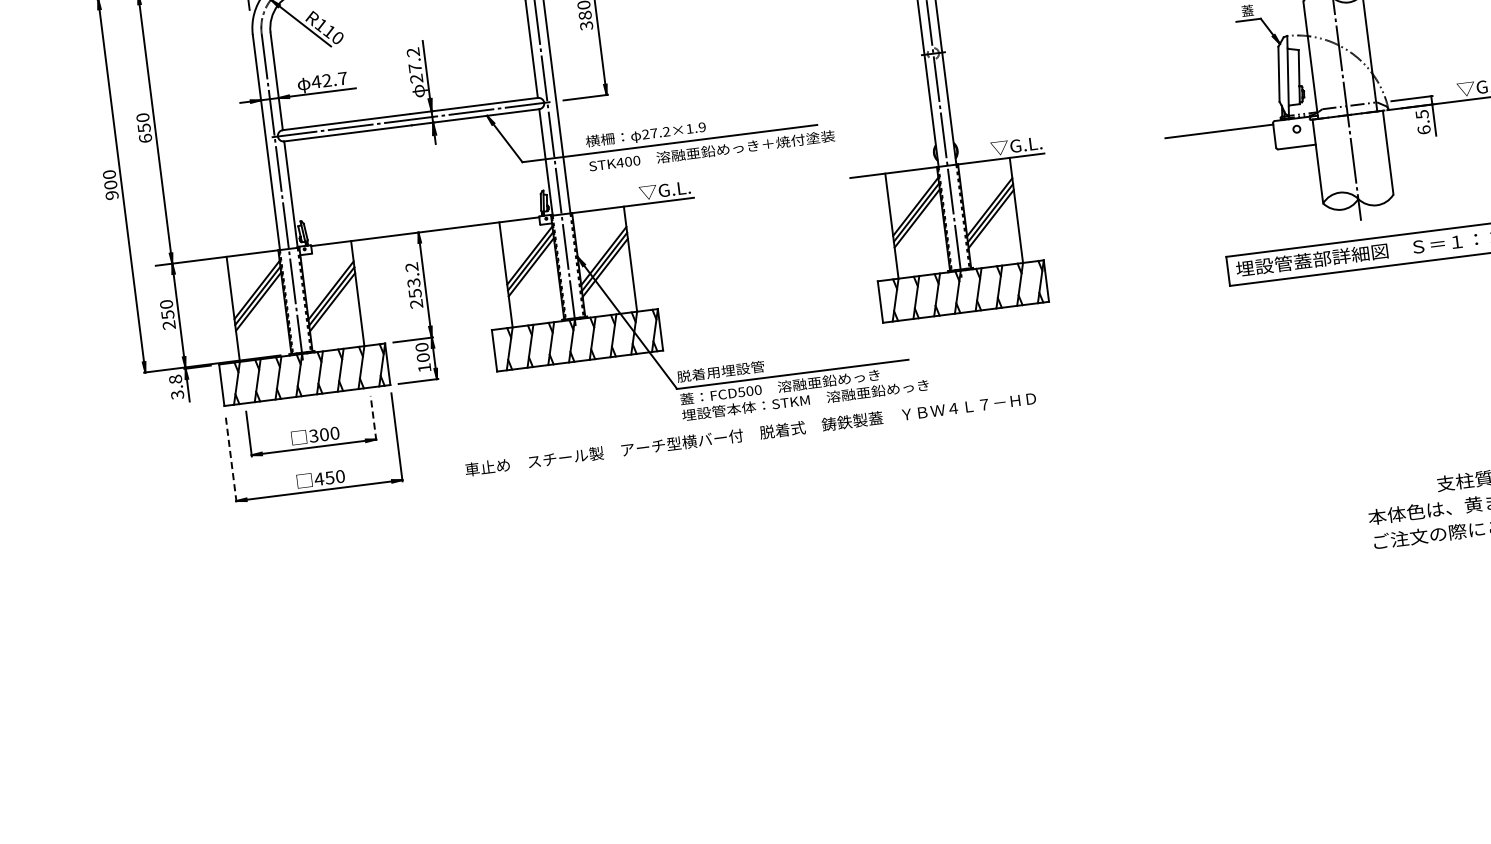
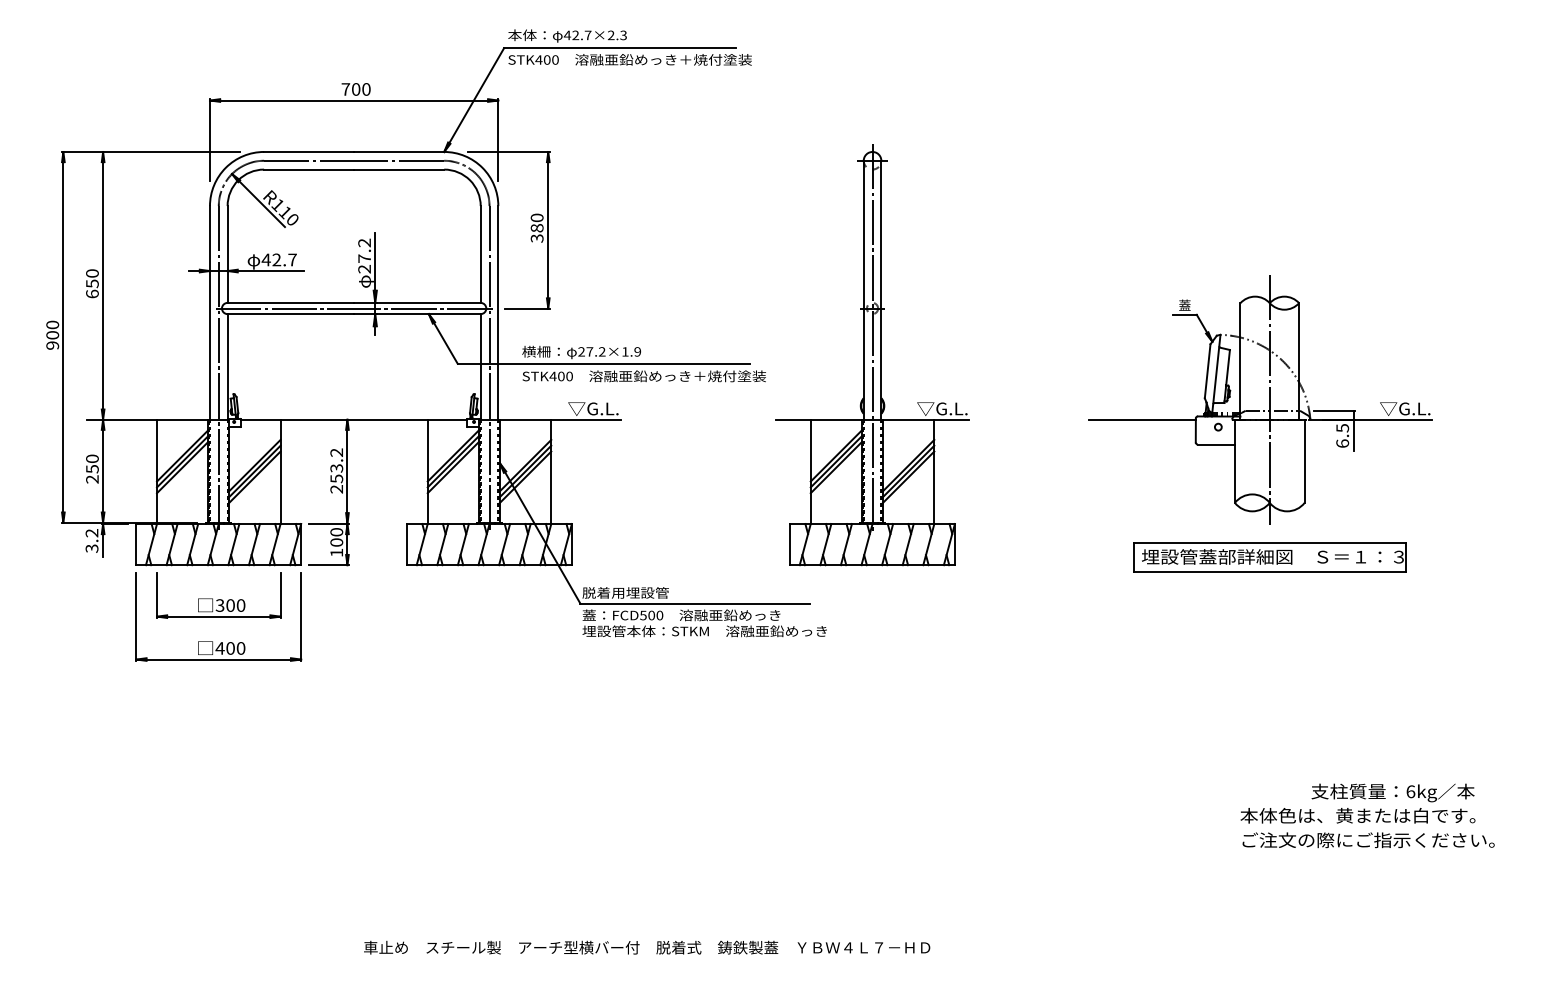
text: (175, 379) -> (91, 533), 3.8 -> 3.2
line: (373, 418) -> (280, 595), dashed -> solid
text: (751, 433) -> (647, 947), moved
line: (231, 458) -> (136, 617), dashed -> solid
text: (329, 477) -> (230, 648), 450 -> 400

